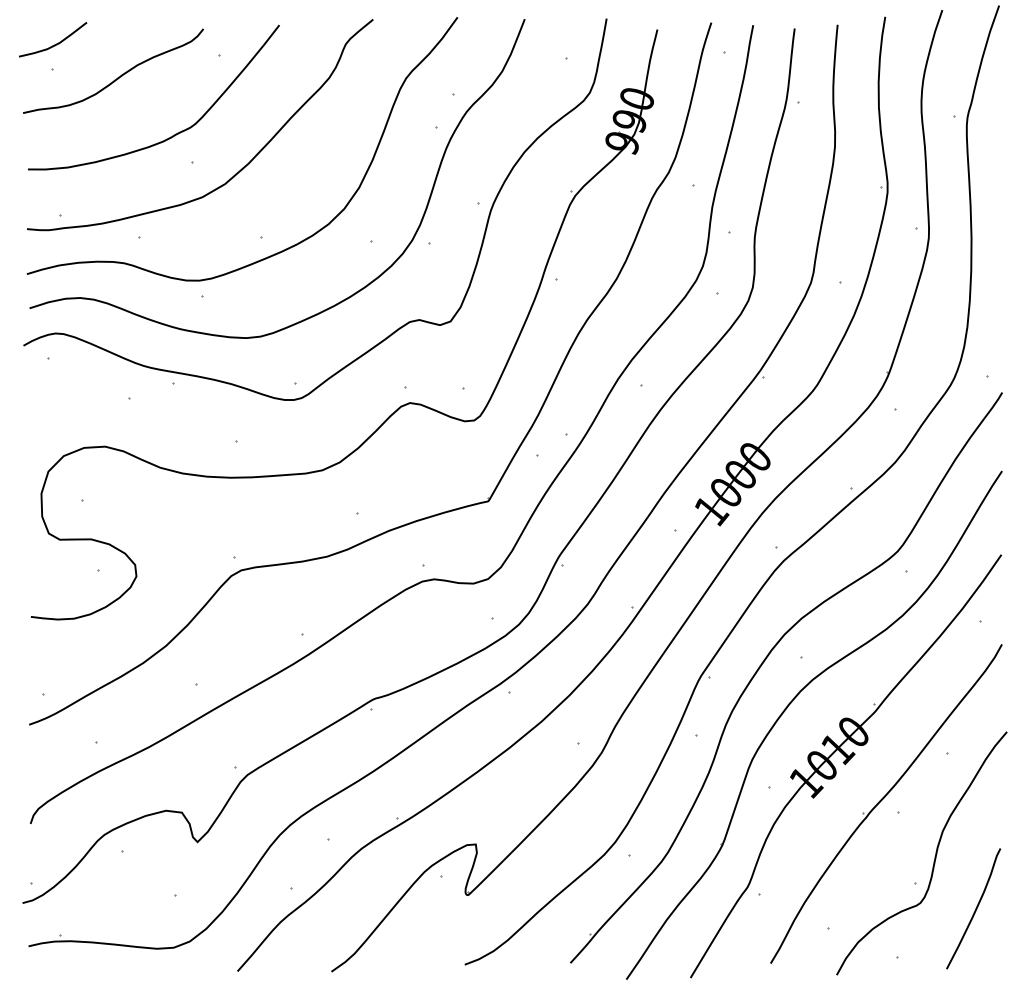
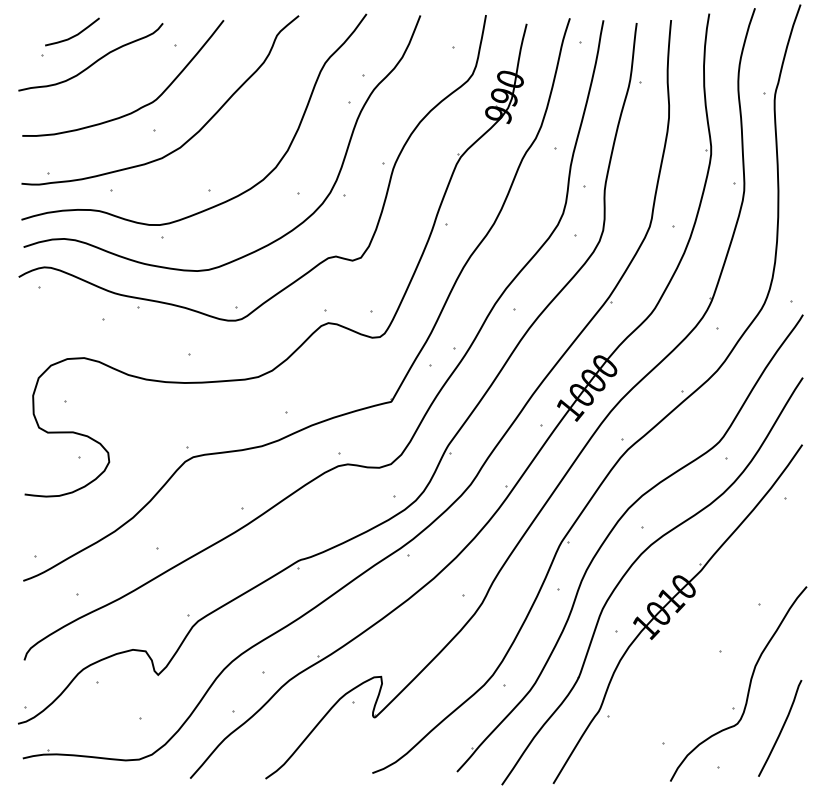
curve: (54, 44) -> (73, 35), moved
part: (886, 804) -> (710, 644), removed

